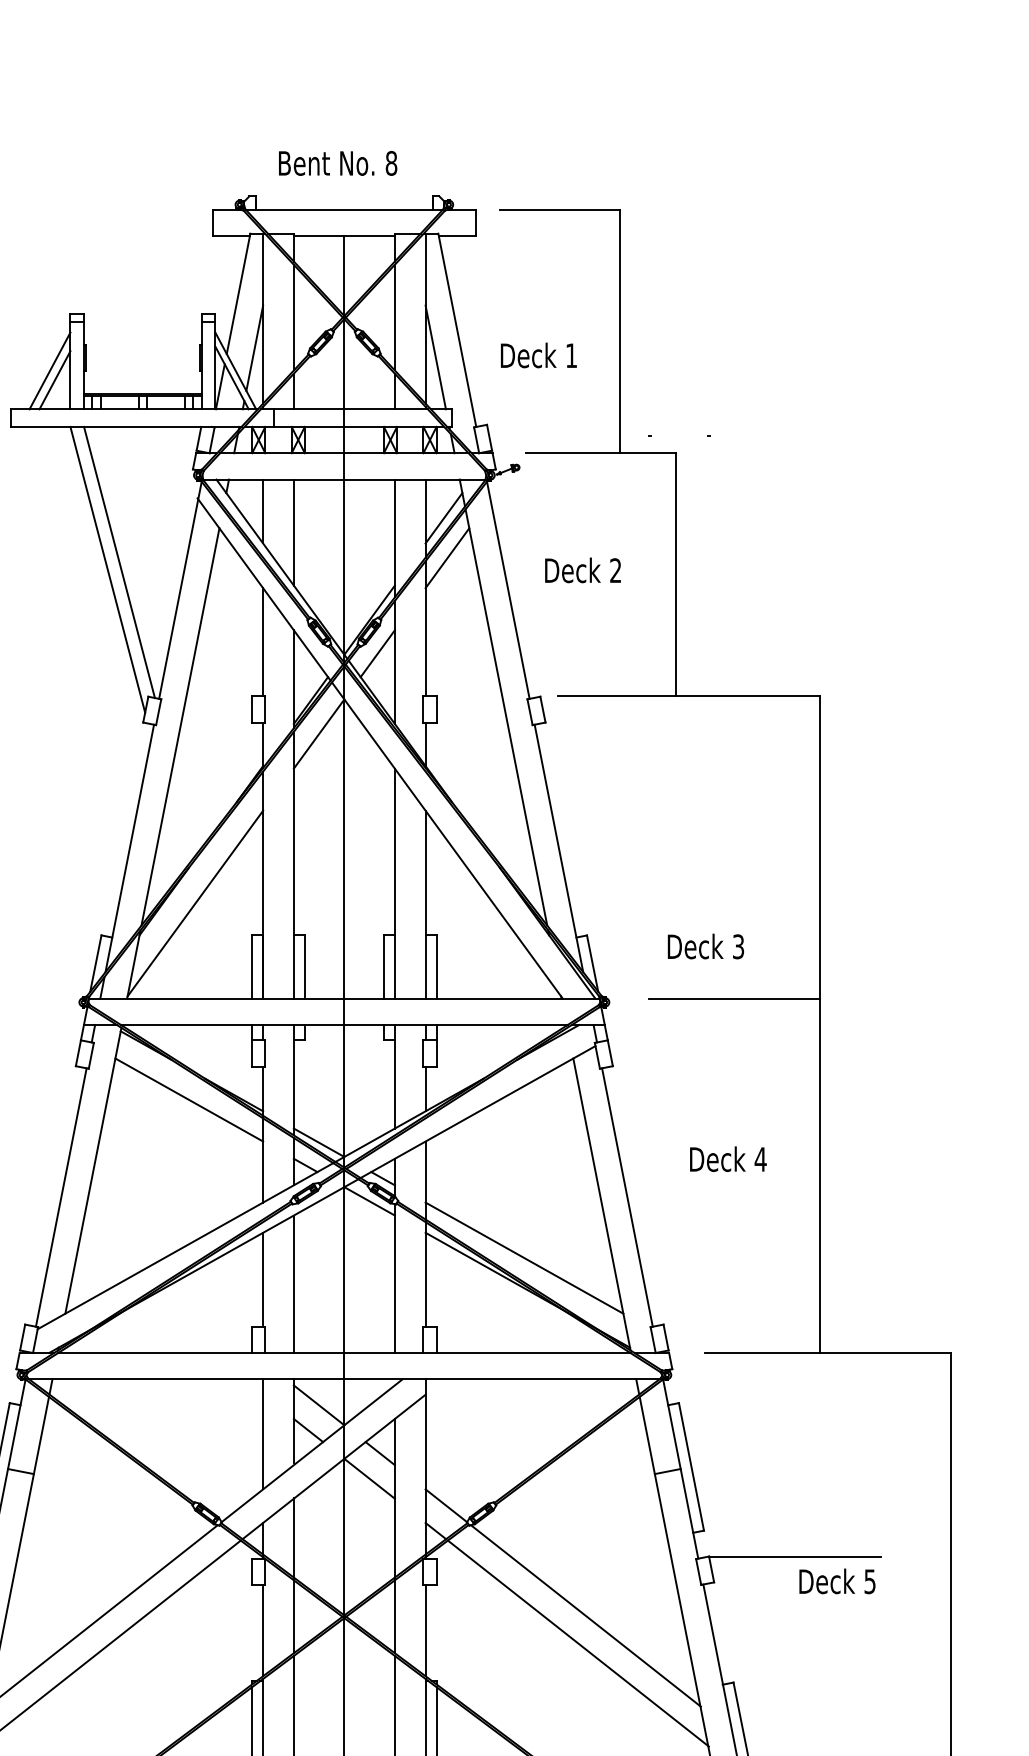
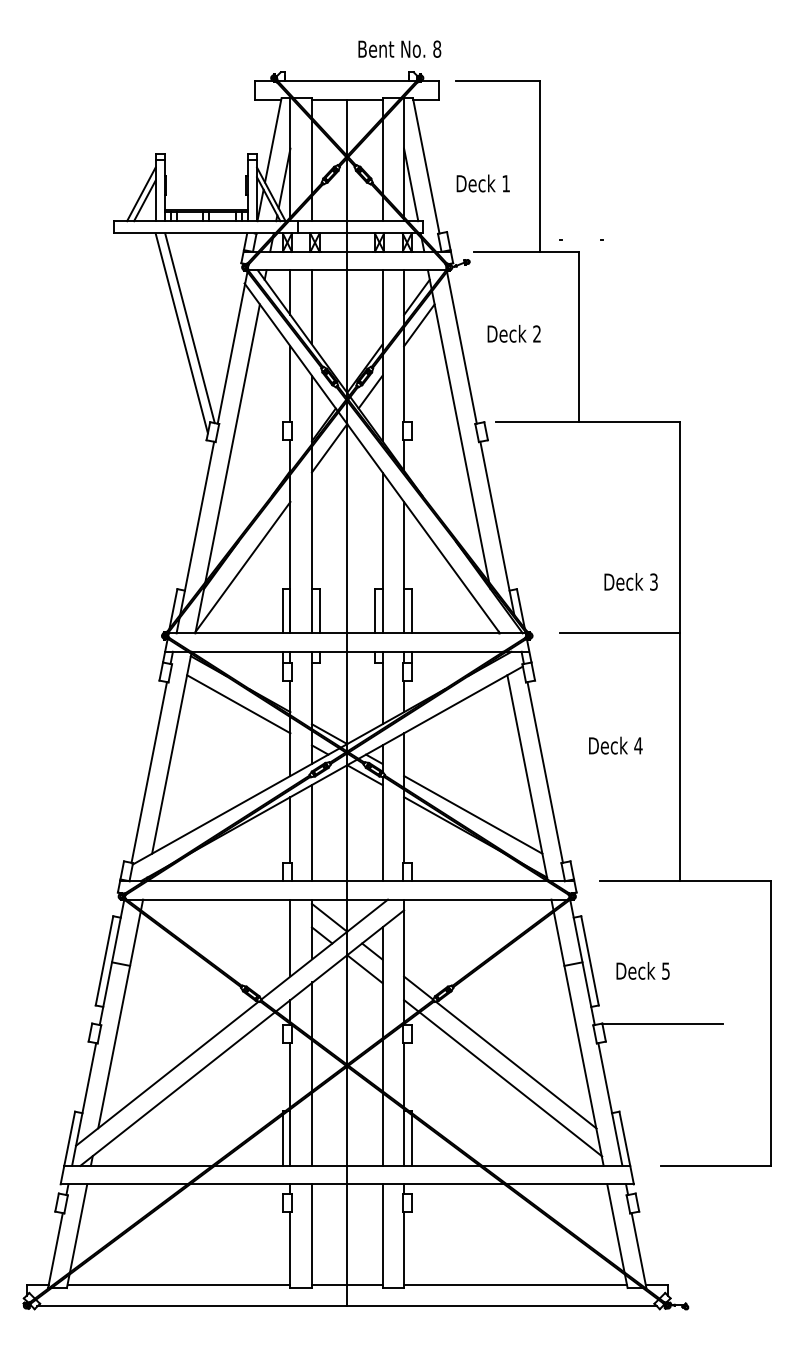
text: (337, 162) -> (399, 48), moved
text: (705, 945) -> (630, 581), moved
text: (836, 1580) -> (642, 970), moved

